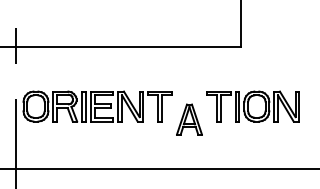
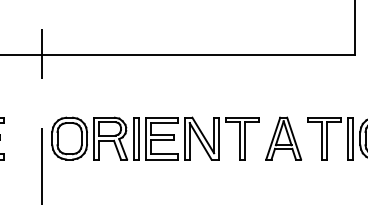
part: (189, 119) -> (283, 138), moved

